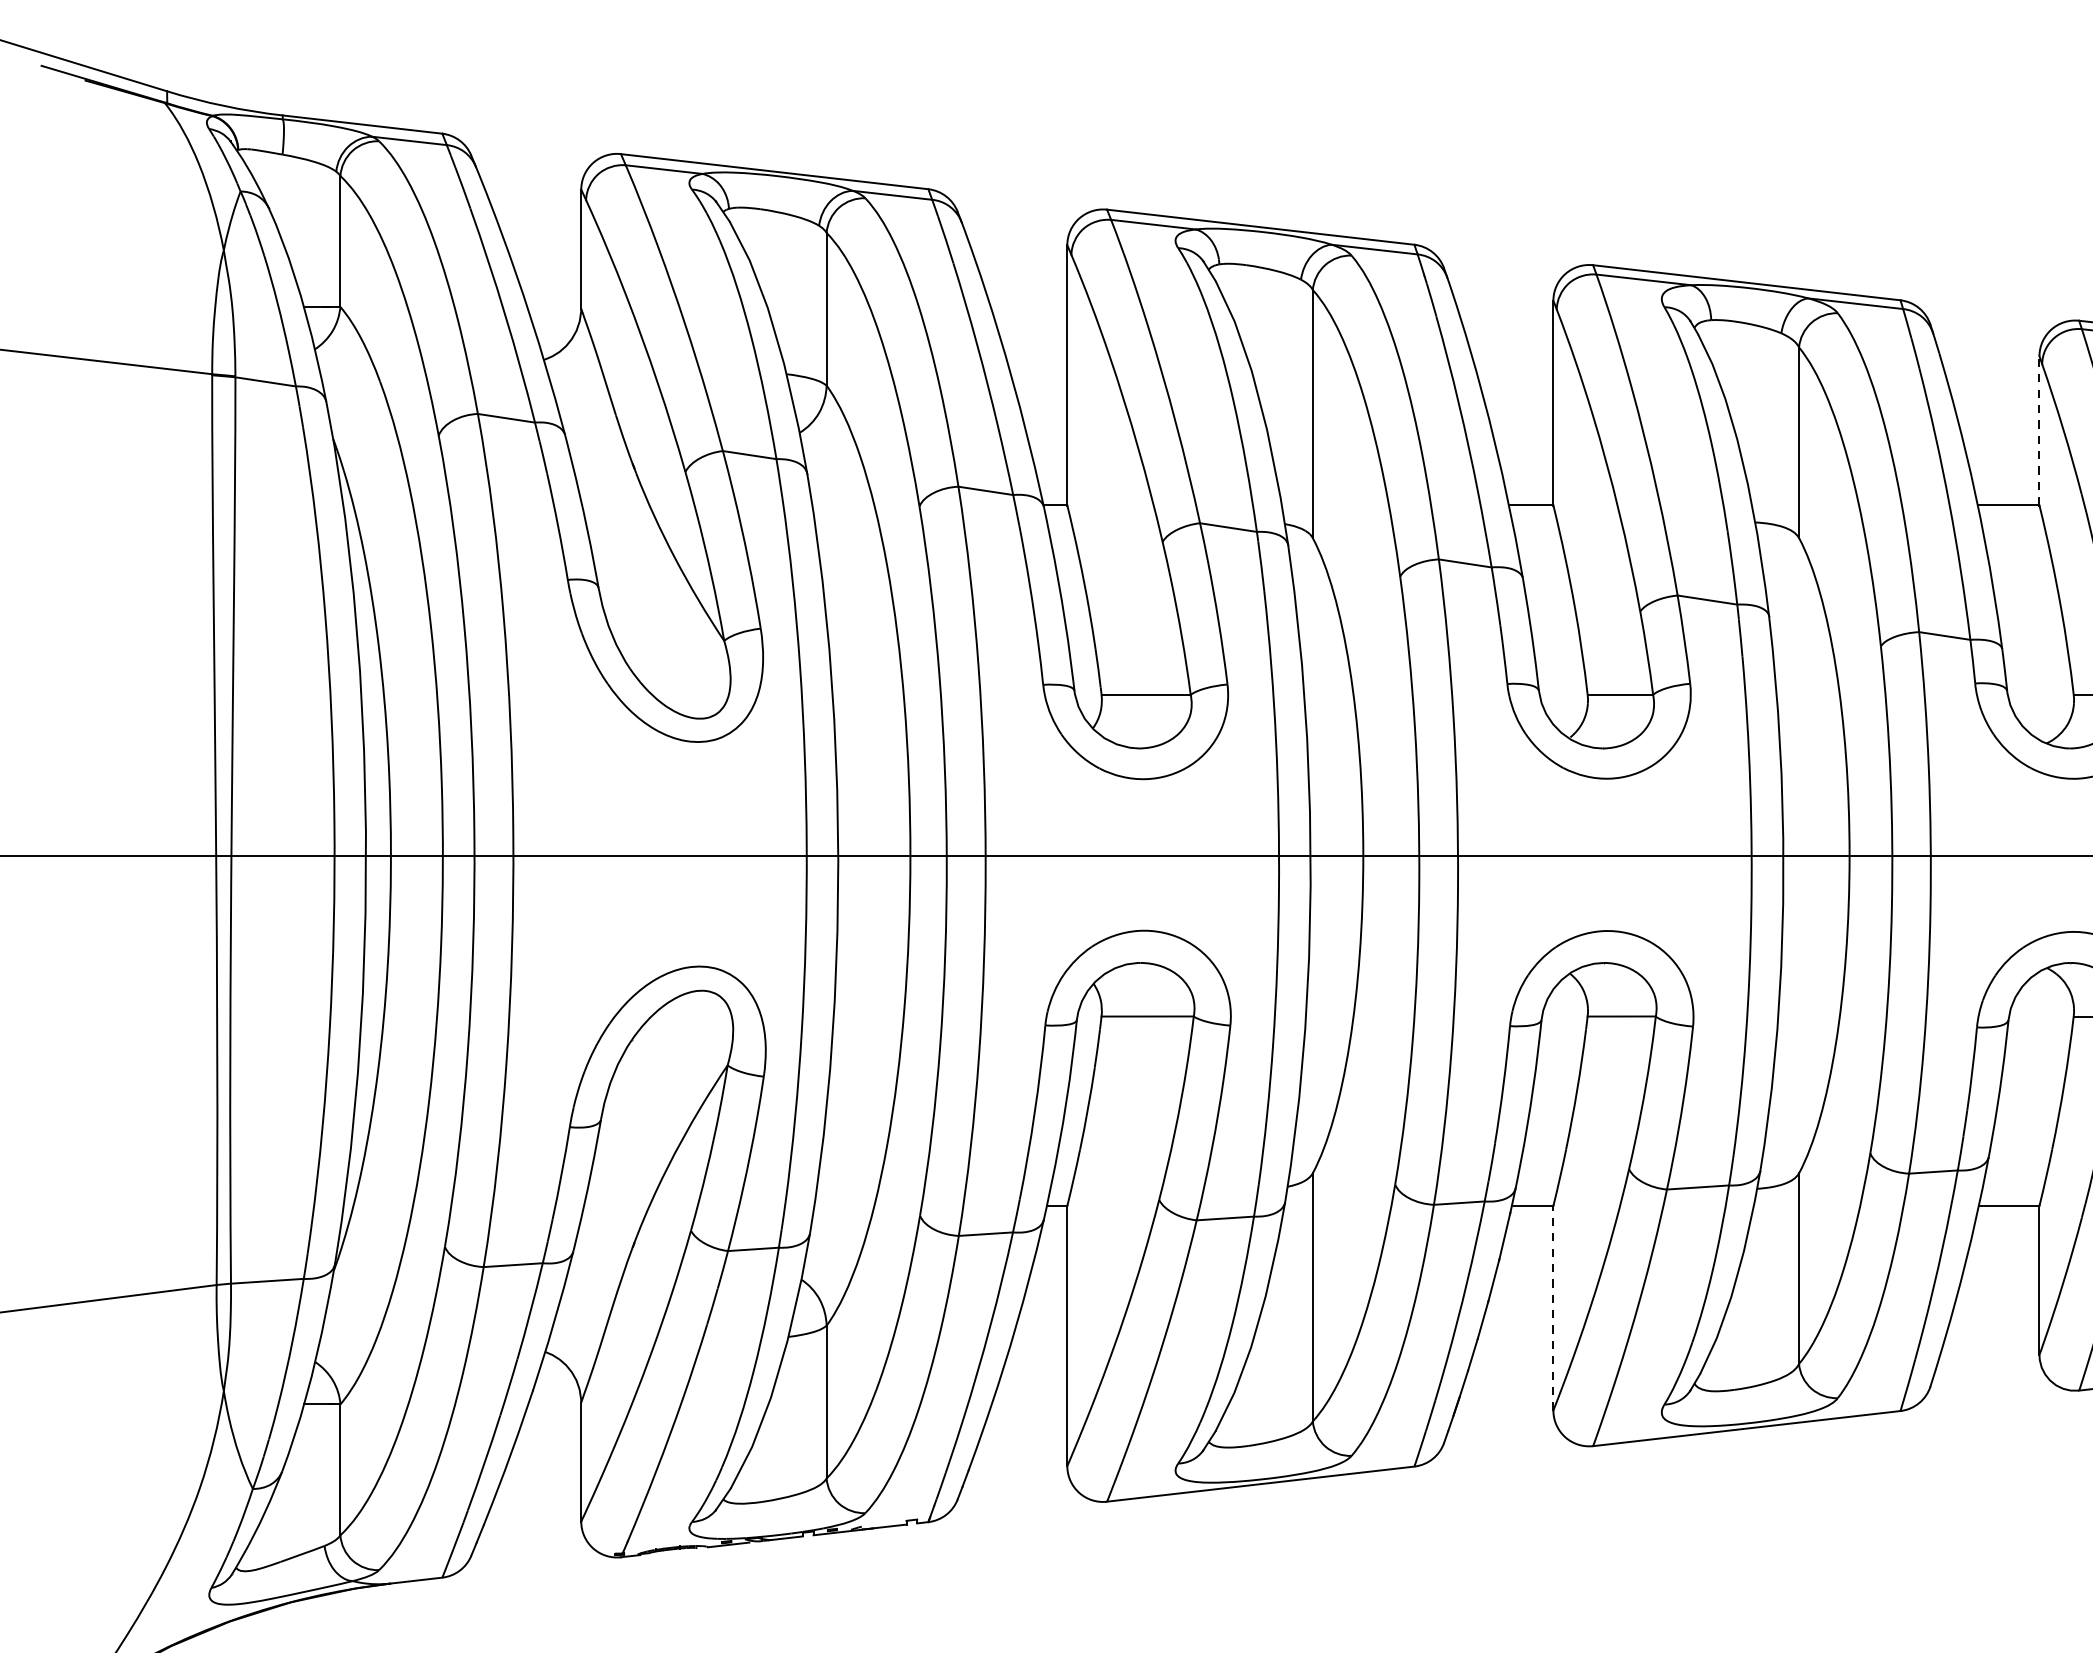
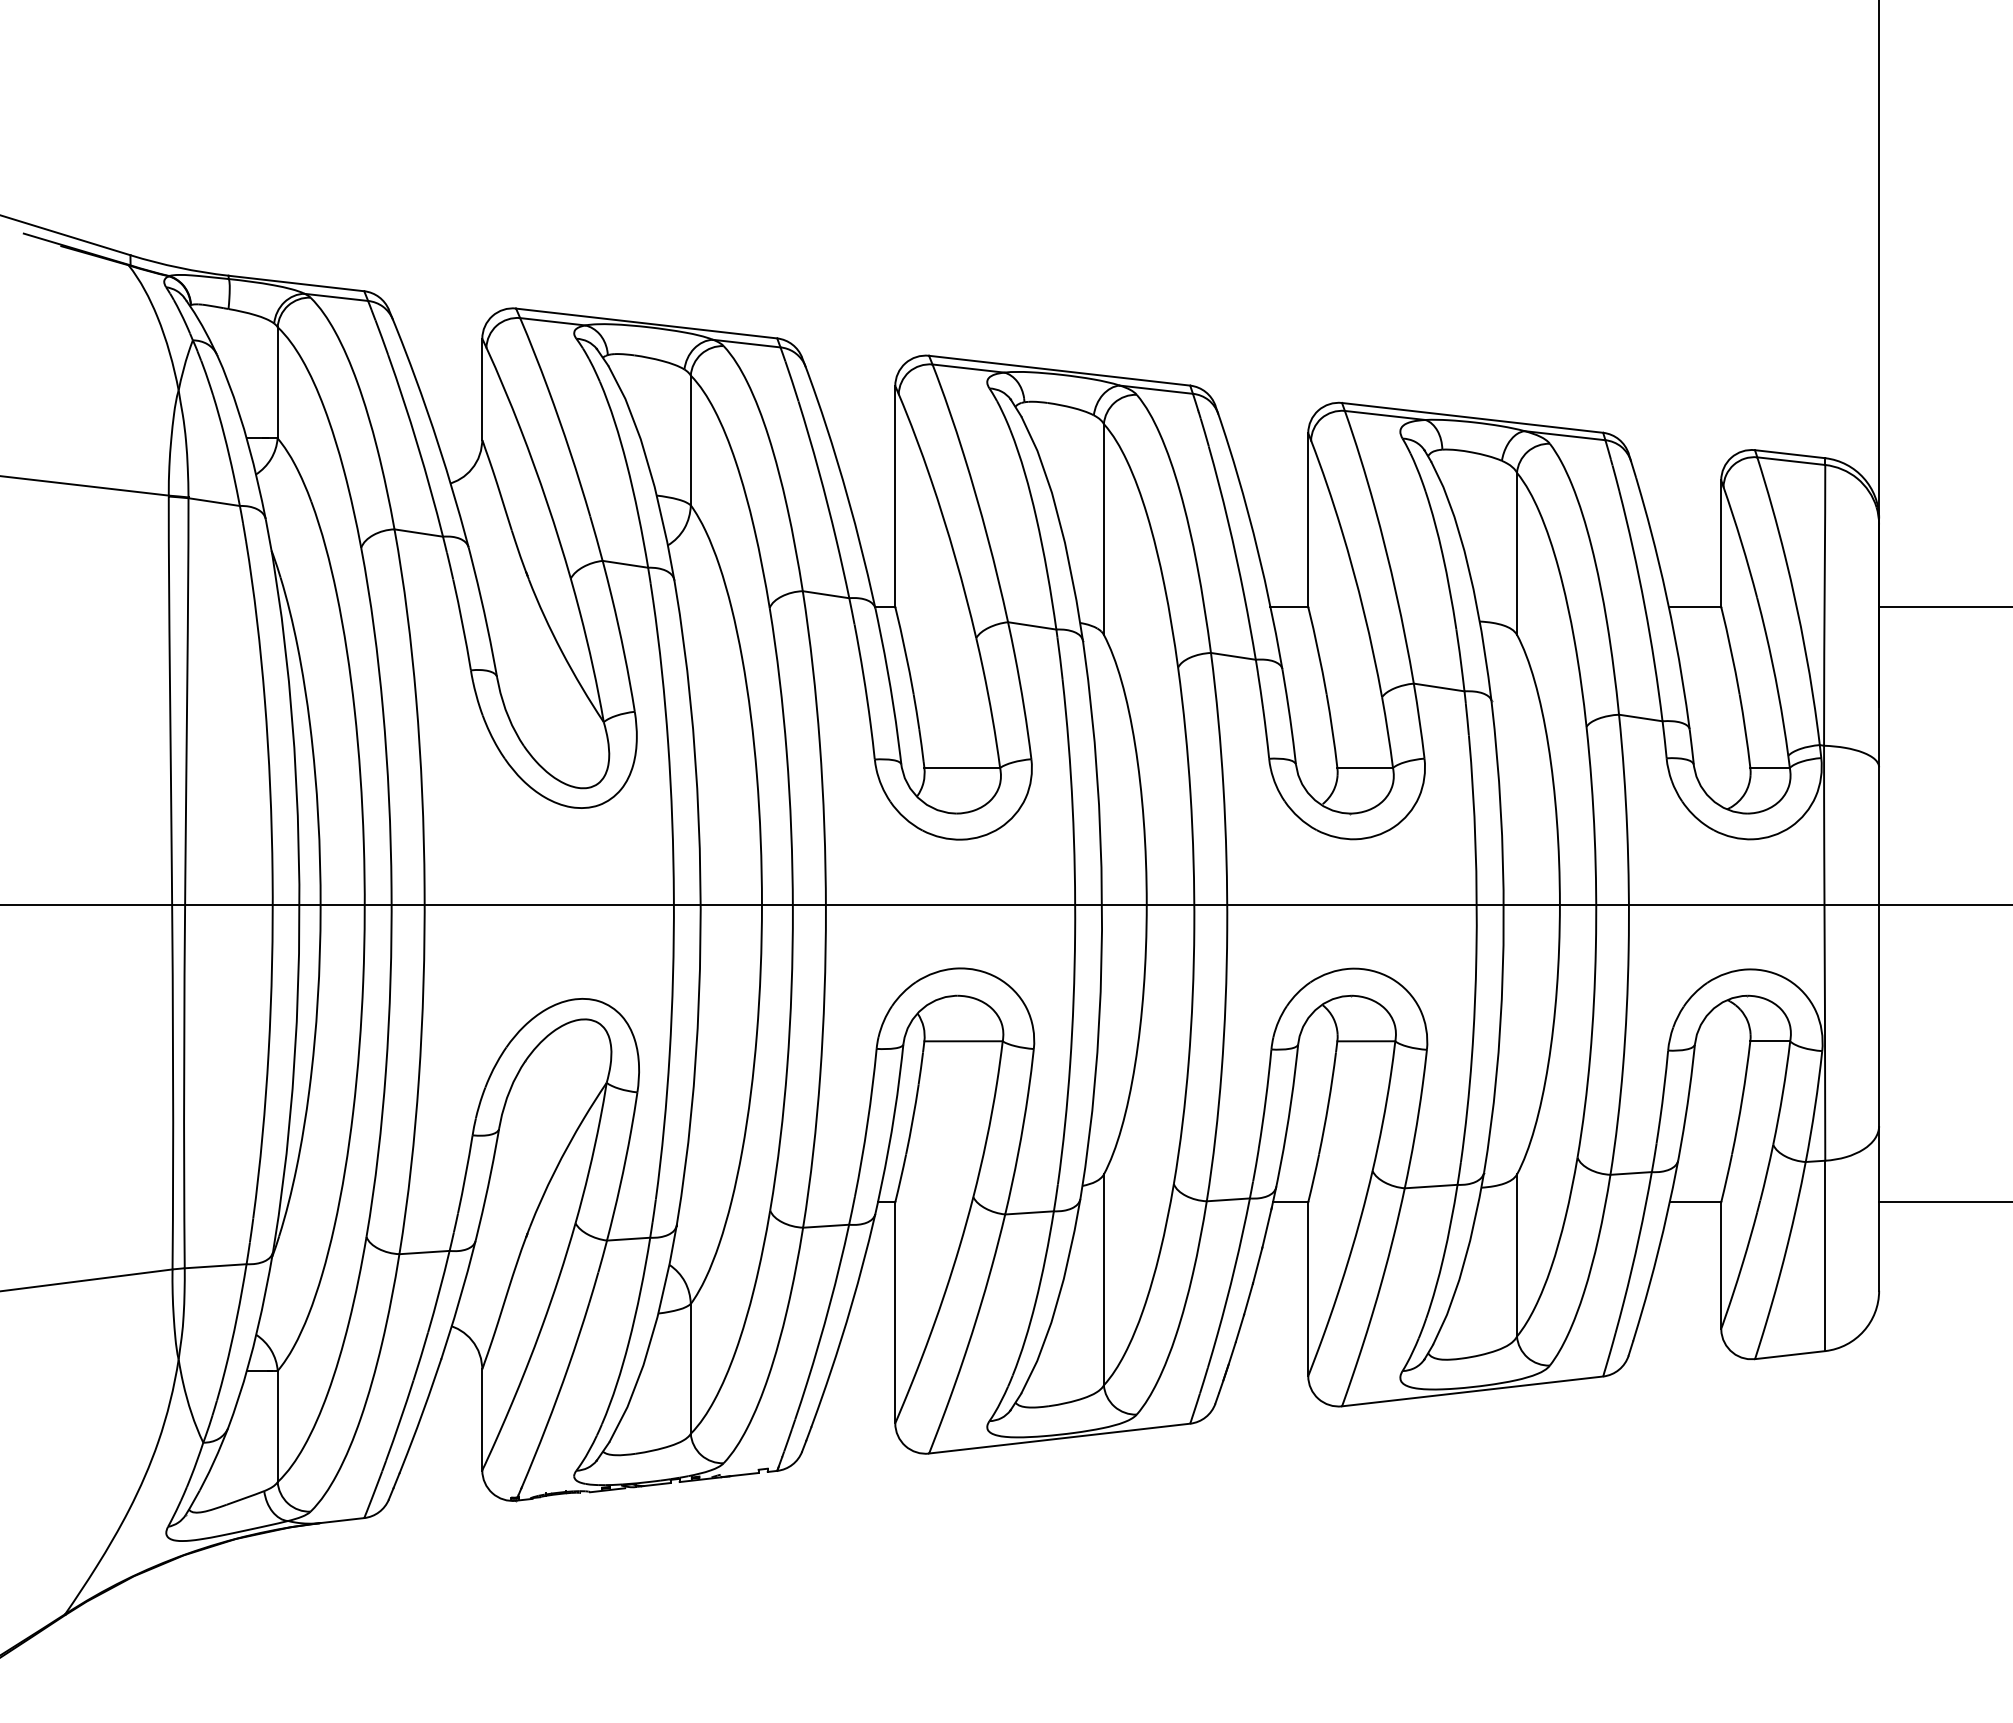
line: (2039, 430) -> (1721, 543), dashed -> solid
line: (1553, 1308) -> (1308, 1289), dashed -> solid

